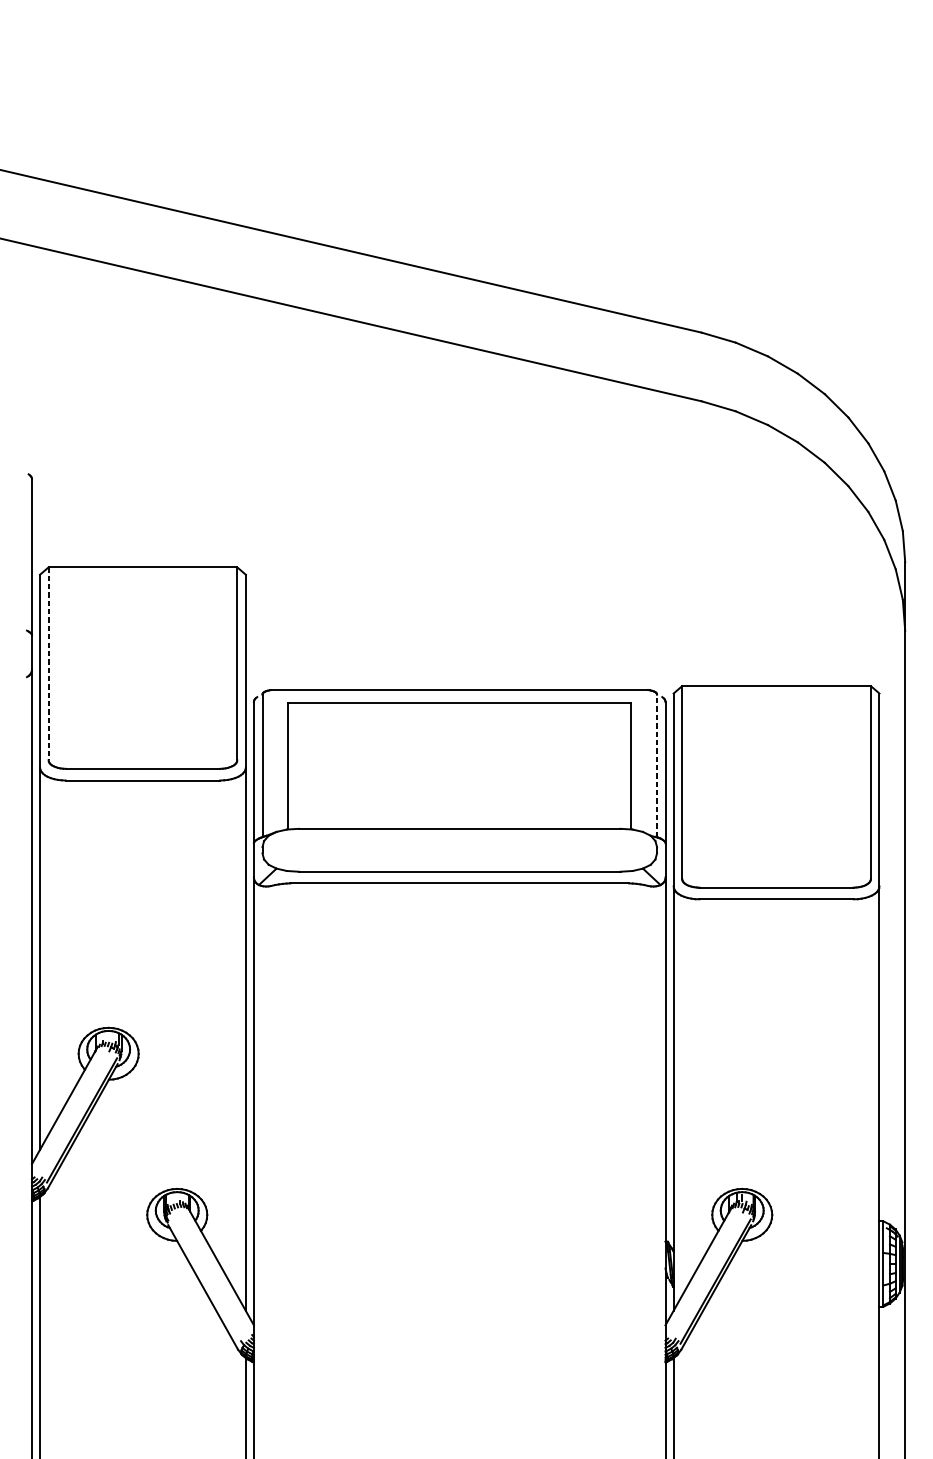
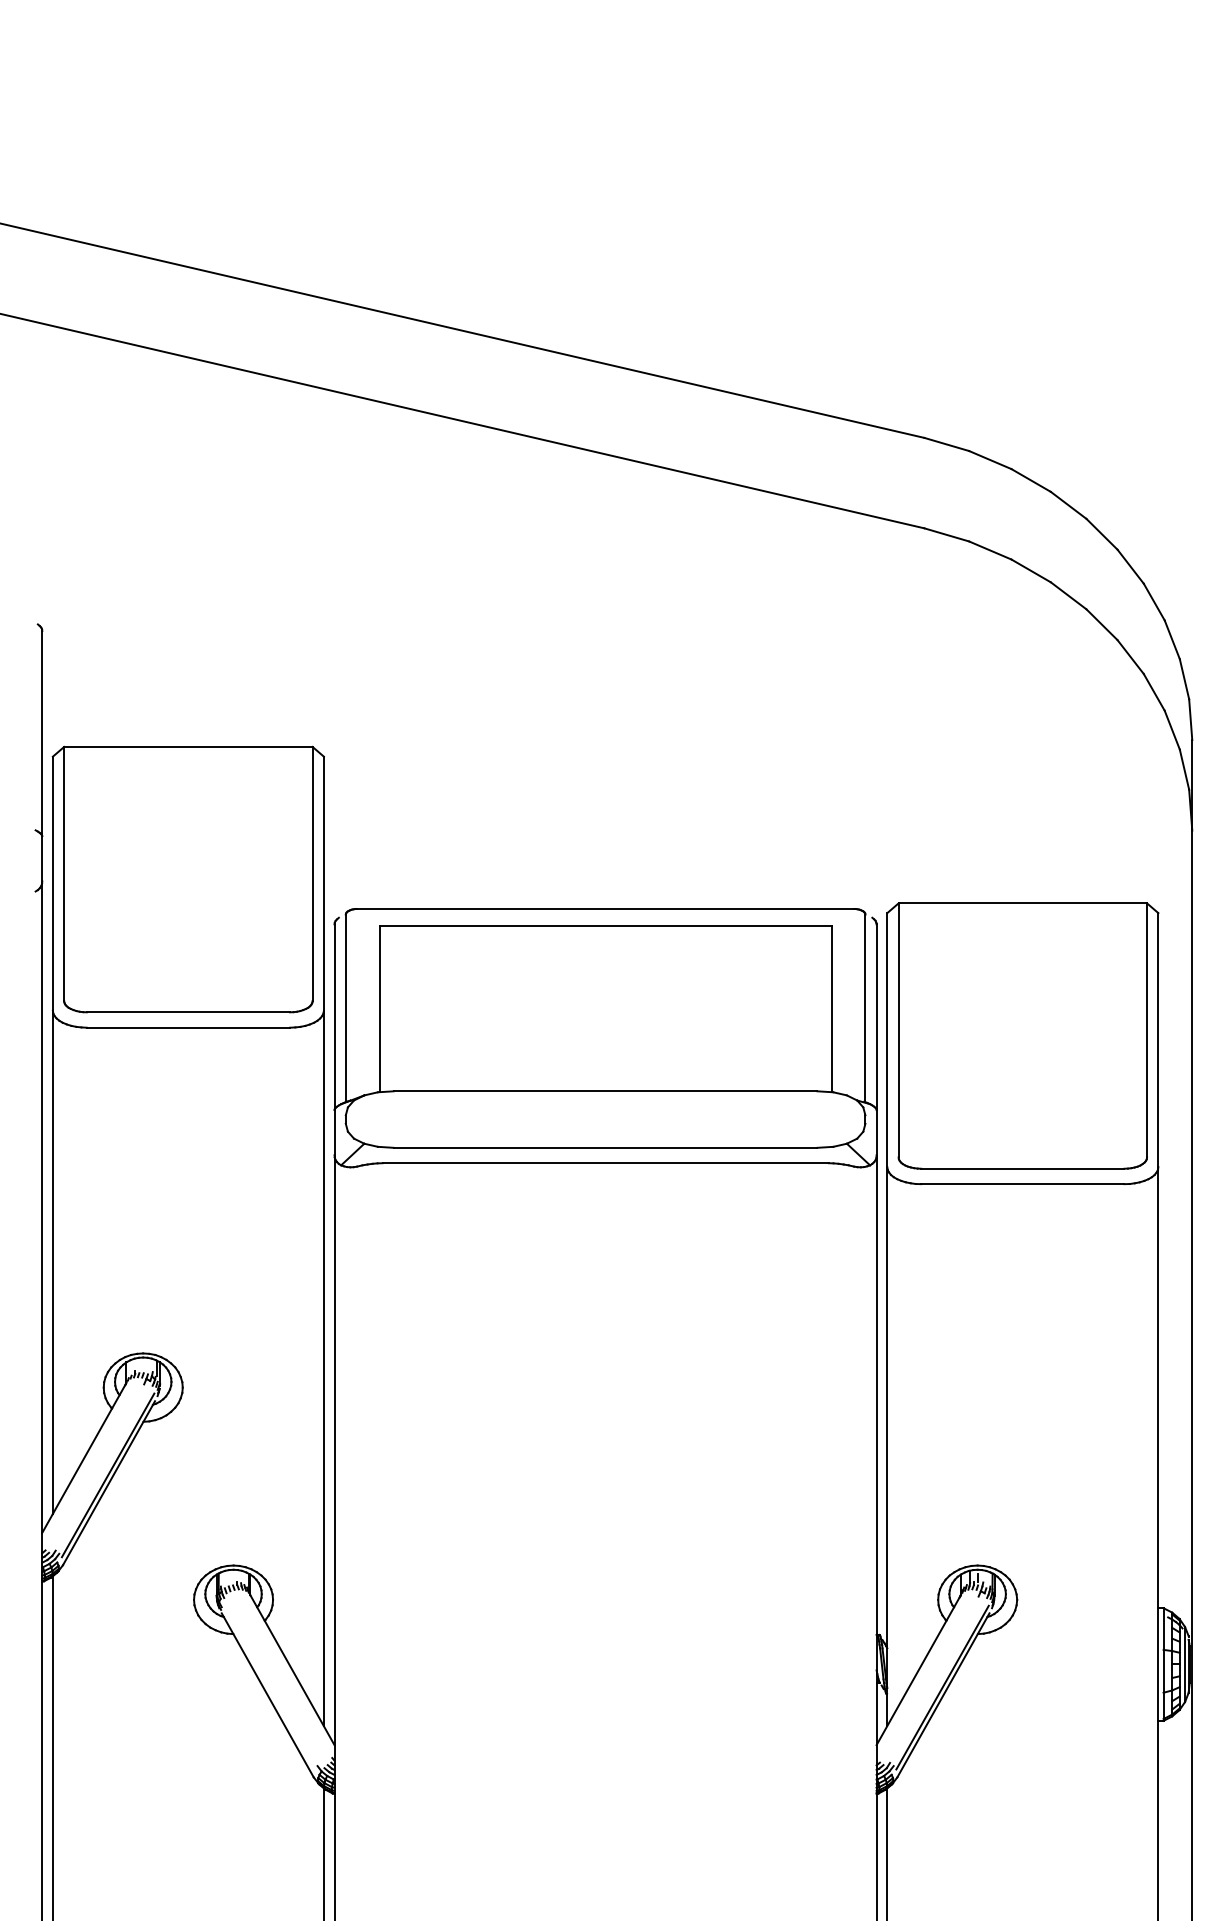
line: (48, 664) -> (64, 874), dashed -> solid
line: (657, 765) -> (865, 1008), dashed -> solid

